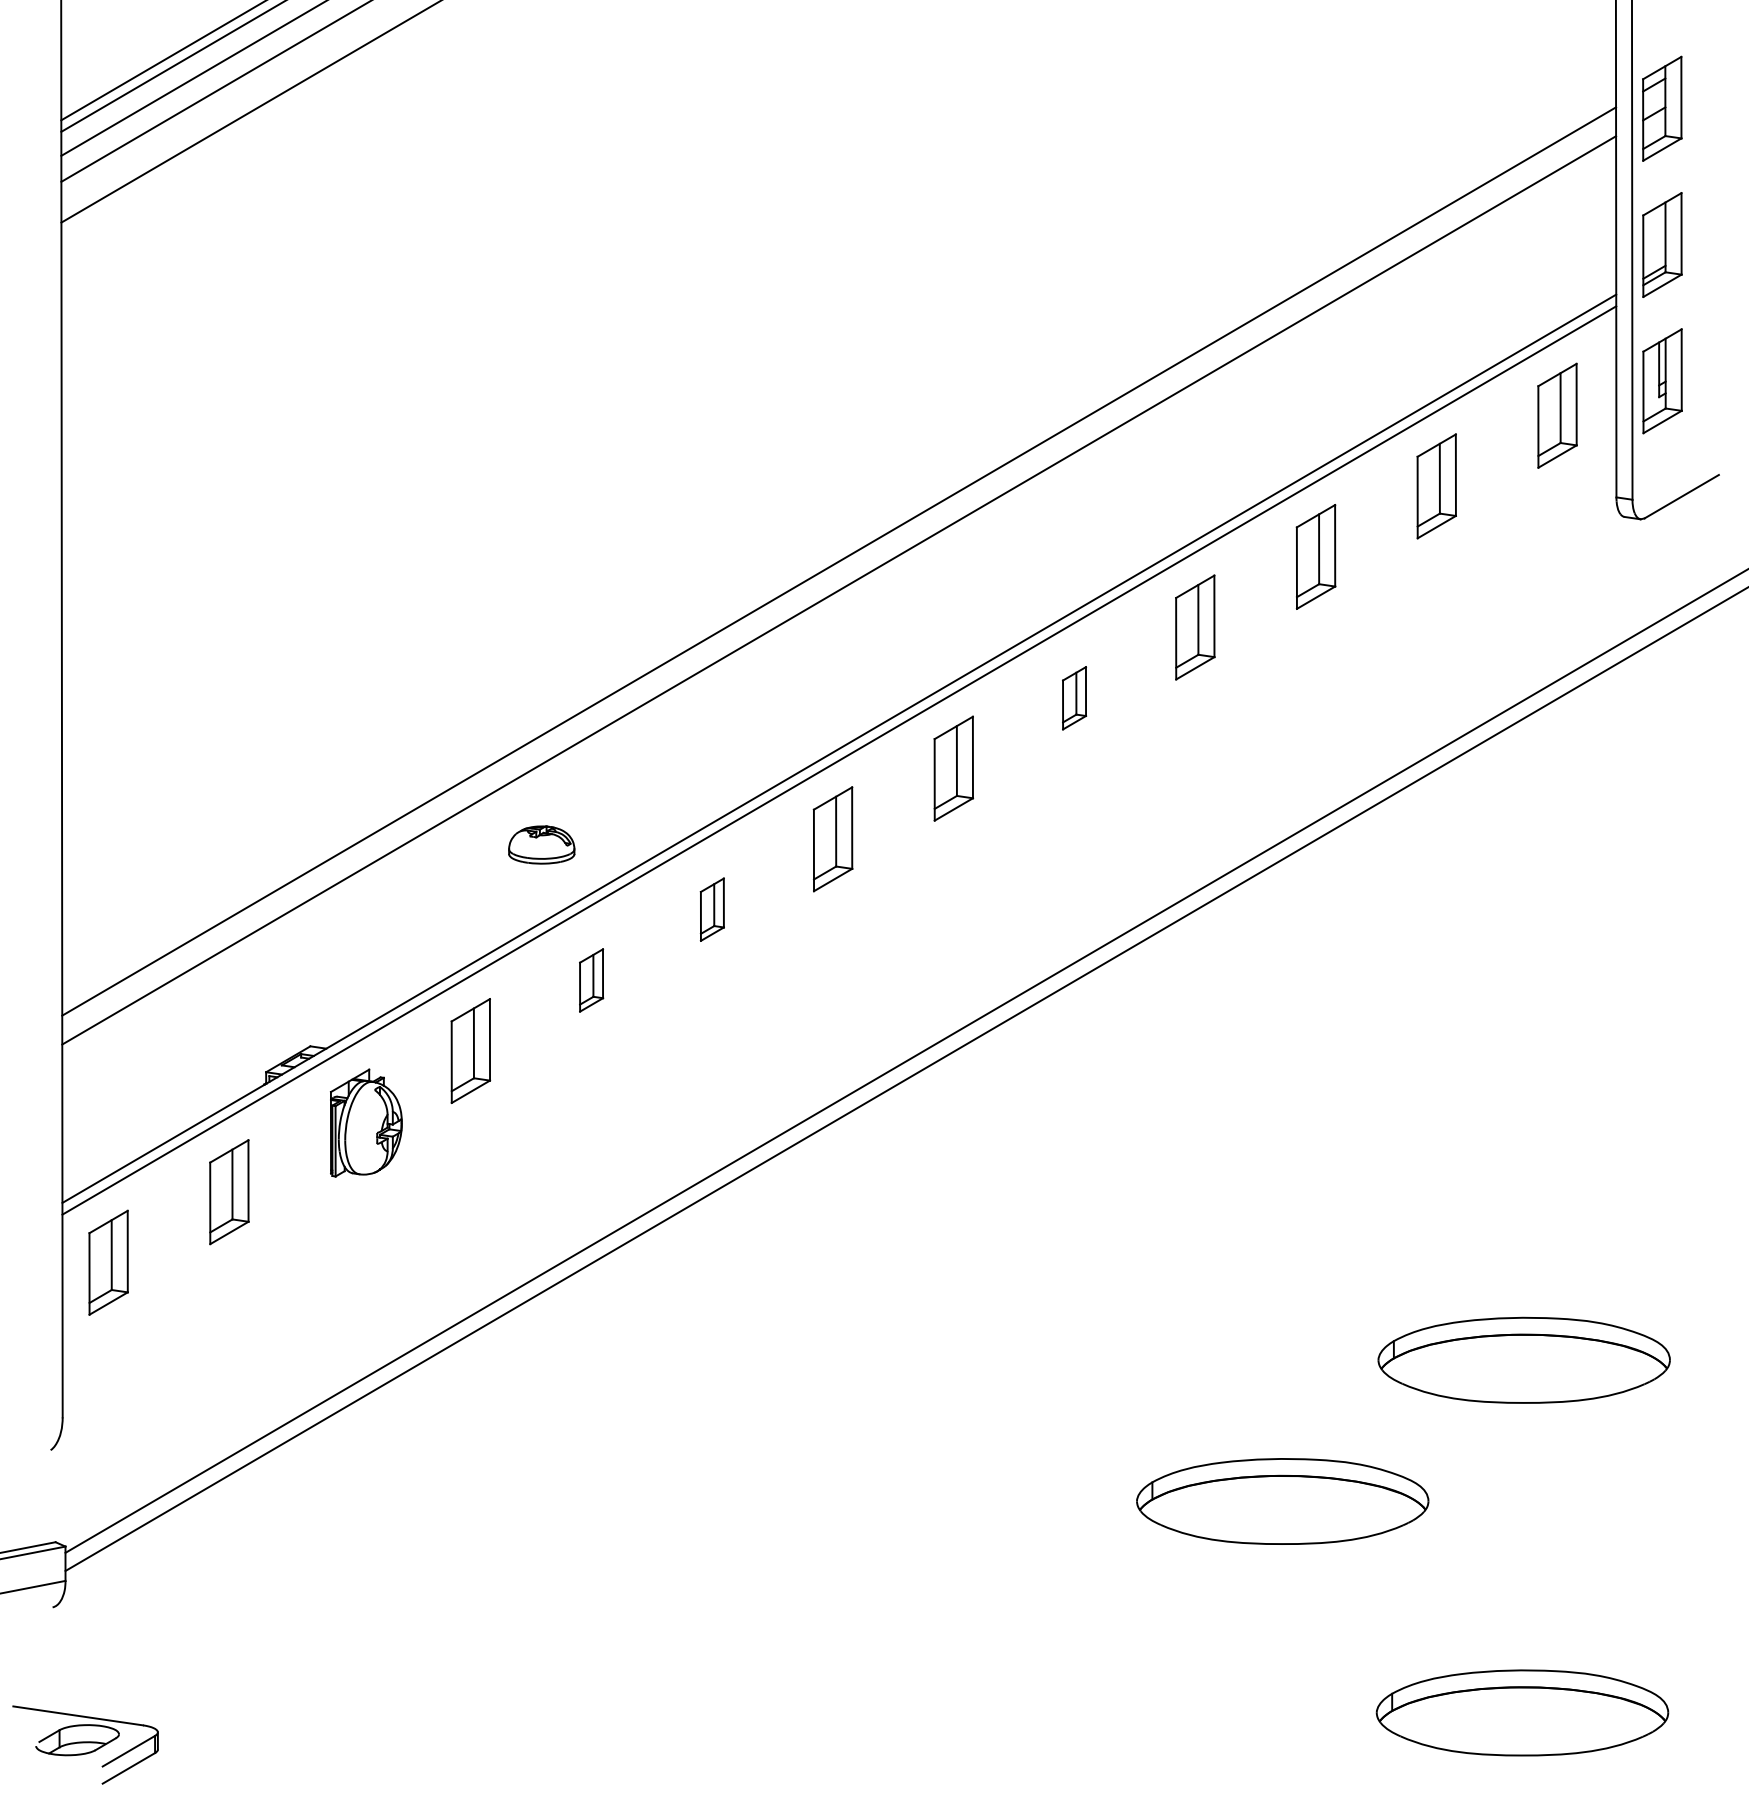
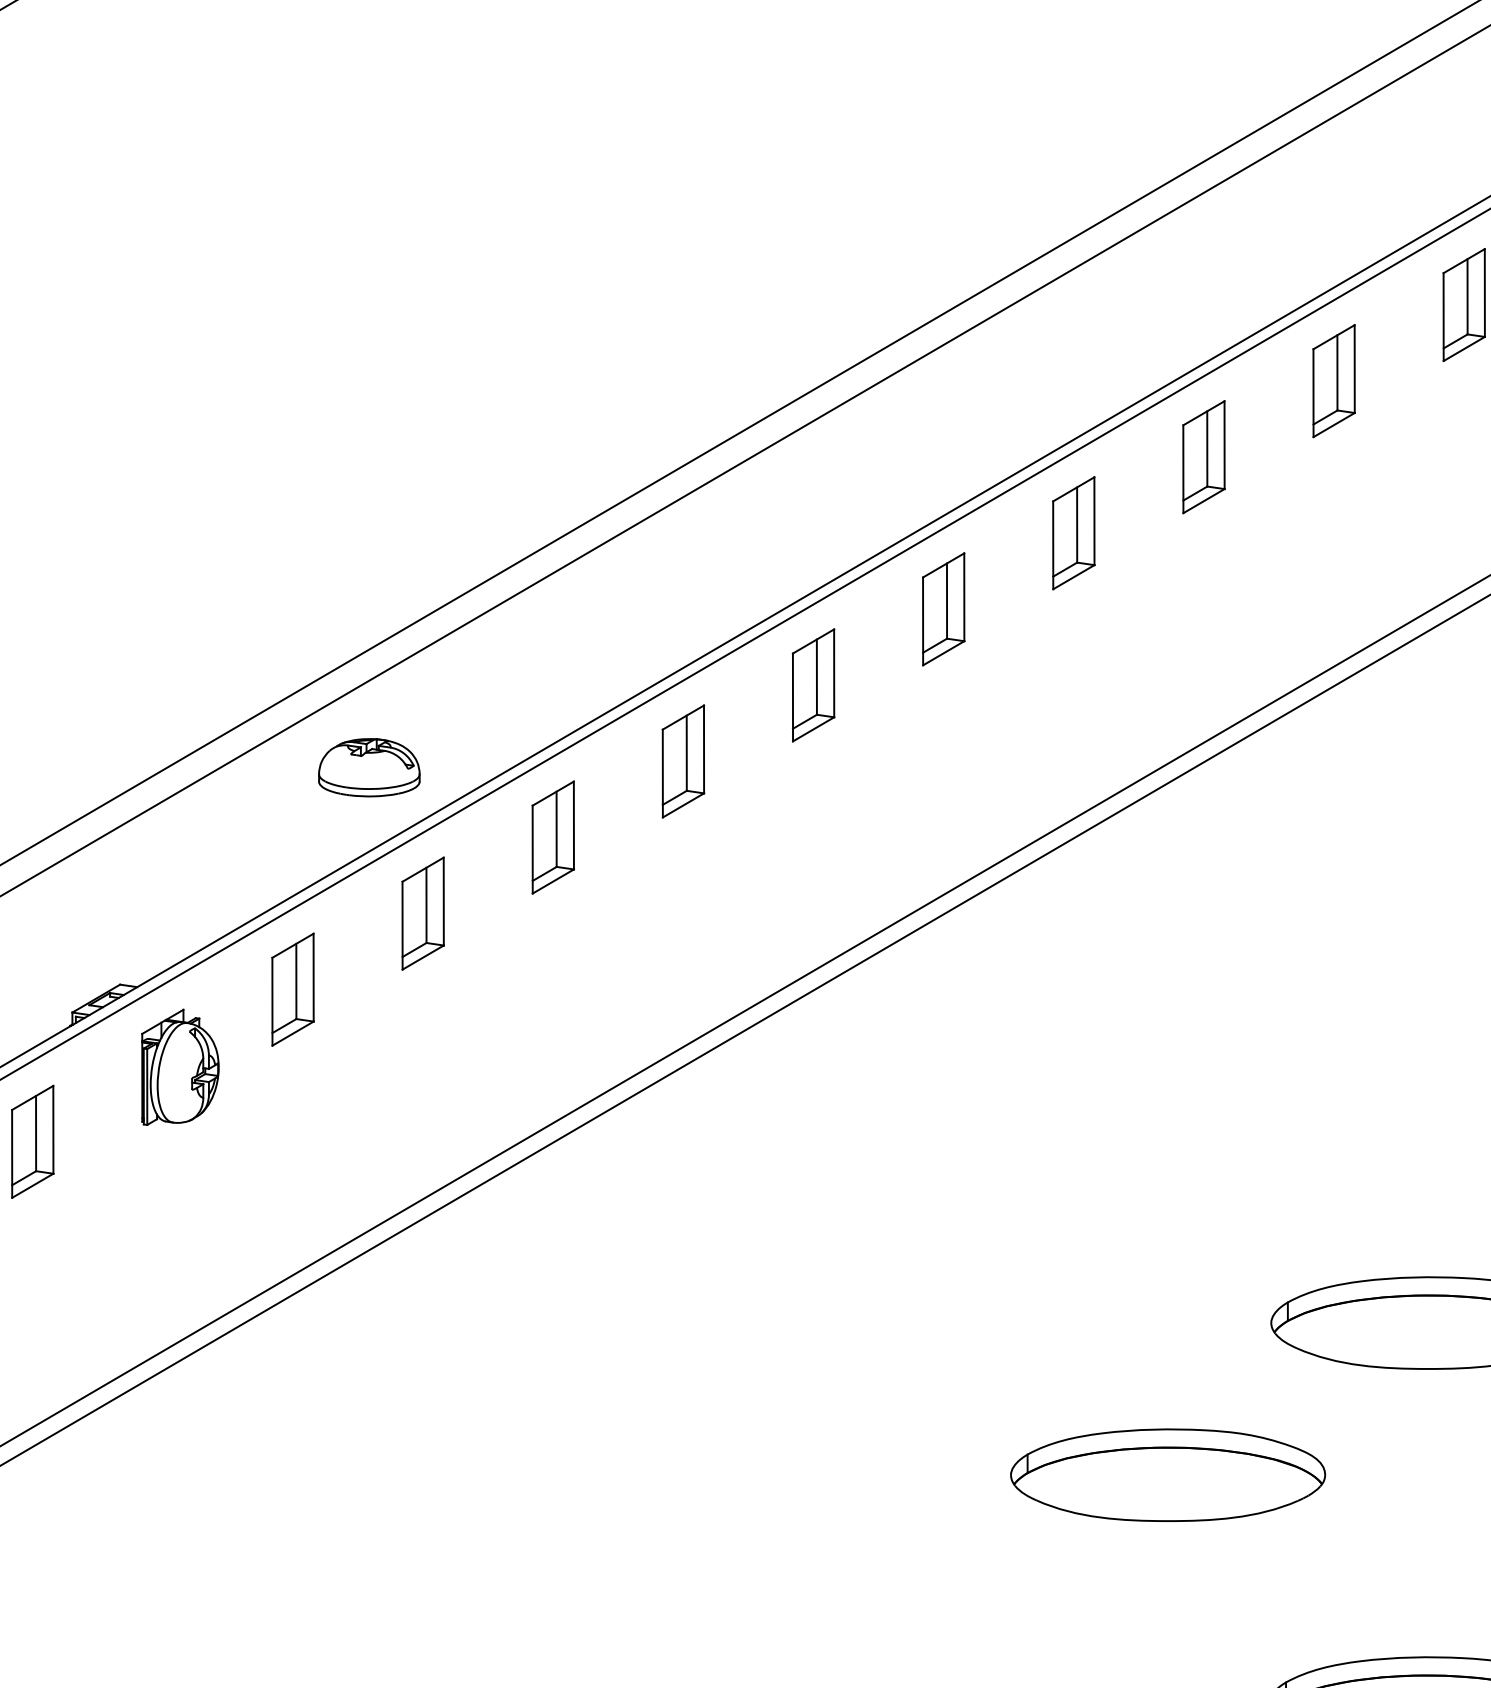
part: (1074, 698) -> (943, 609), size x1.67
part: (541, 844) -> (369, 767), size x1.43
part: (712, 909) -> (553, 837), size x1.67
part: (591, 980) -> (423, 913), size x1.67

